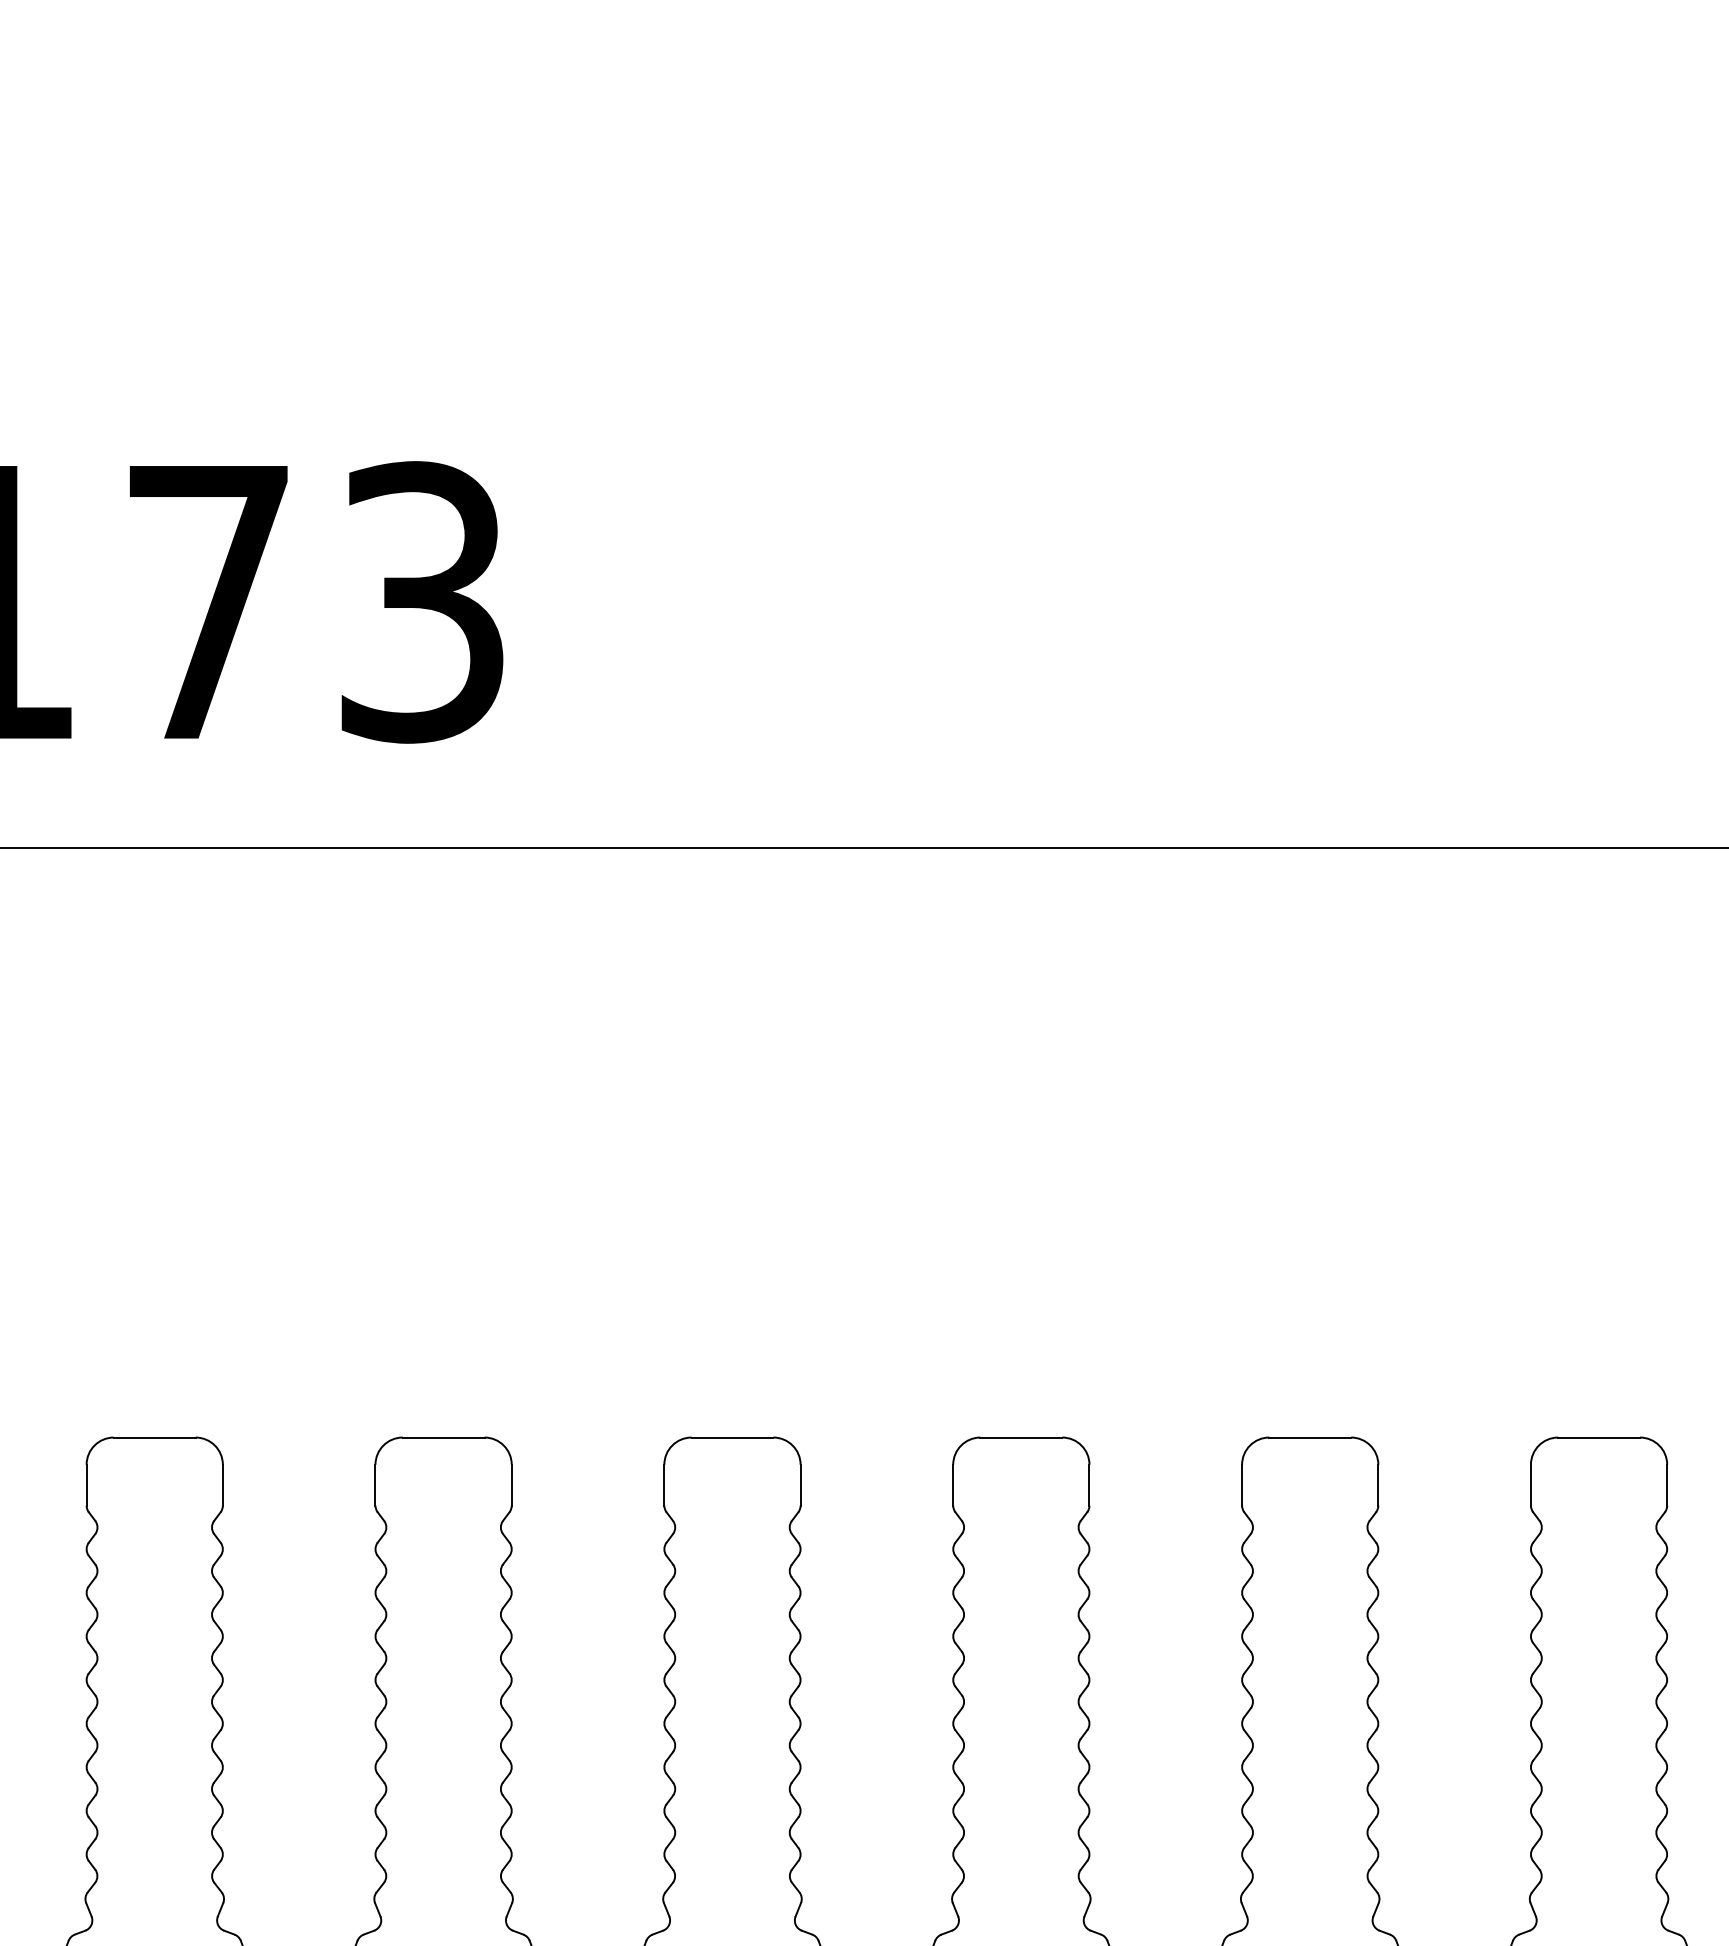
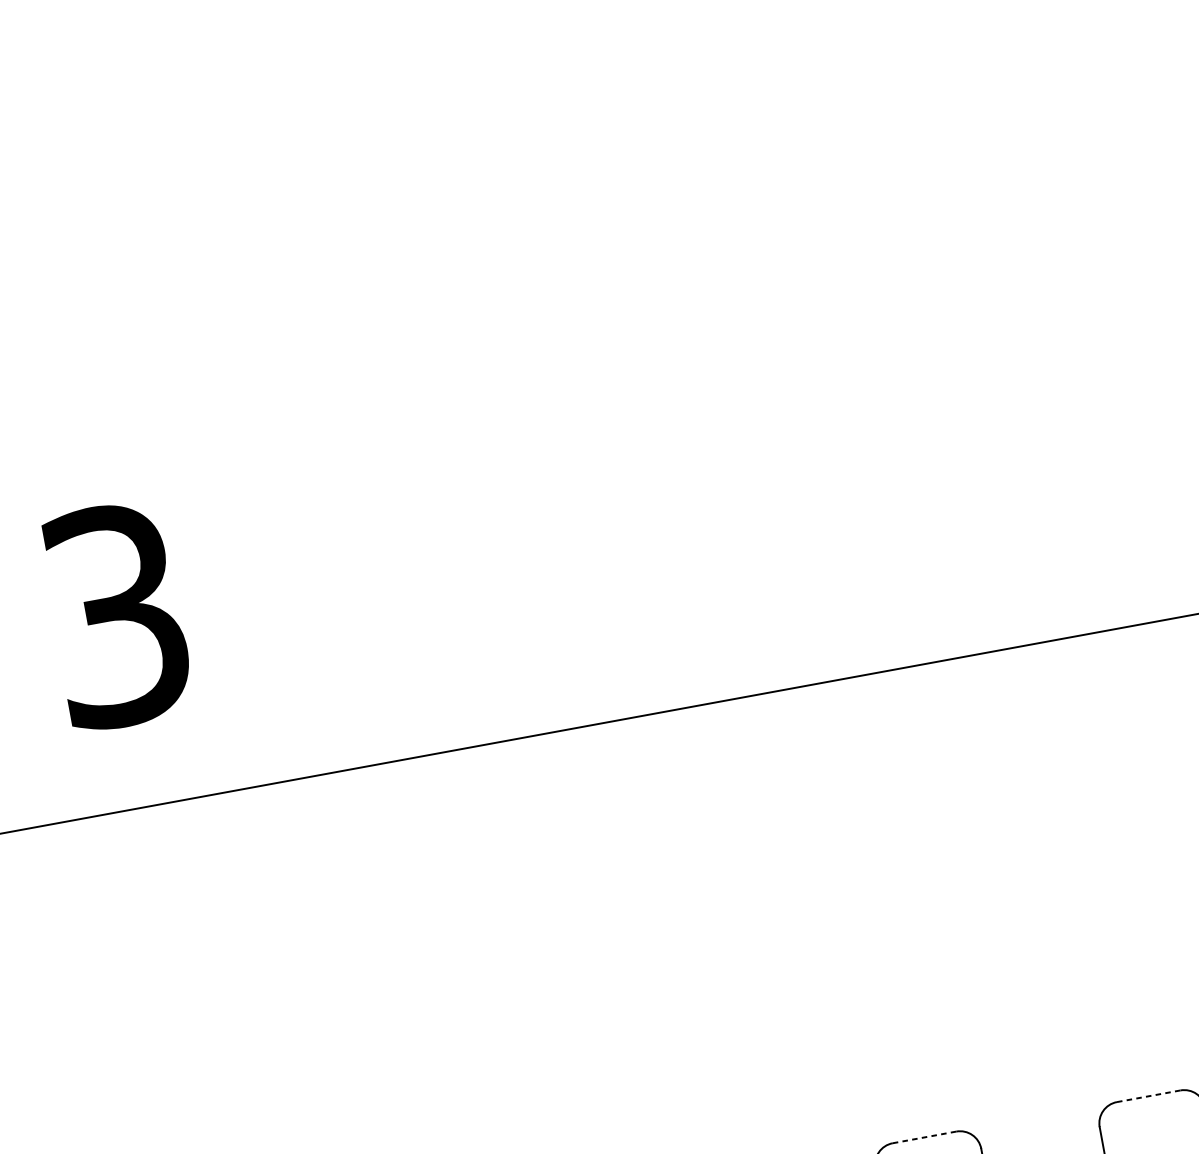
line: (1310, 1437) -> (924, 1137), solid -> dashed
line: (1599, 1437) -> (1149, 1096), solid -> dashed

